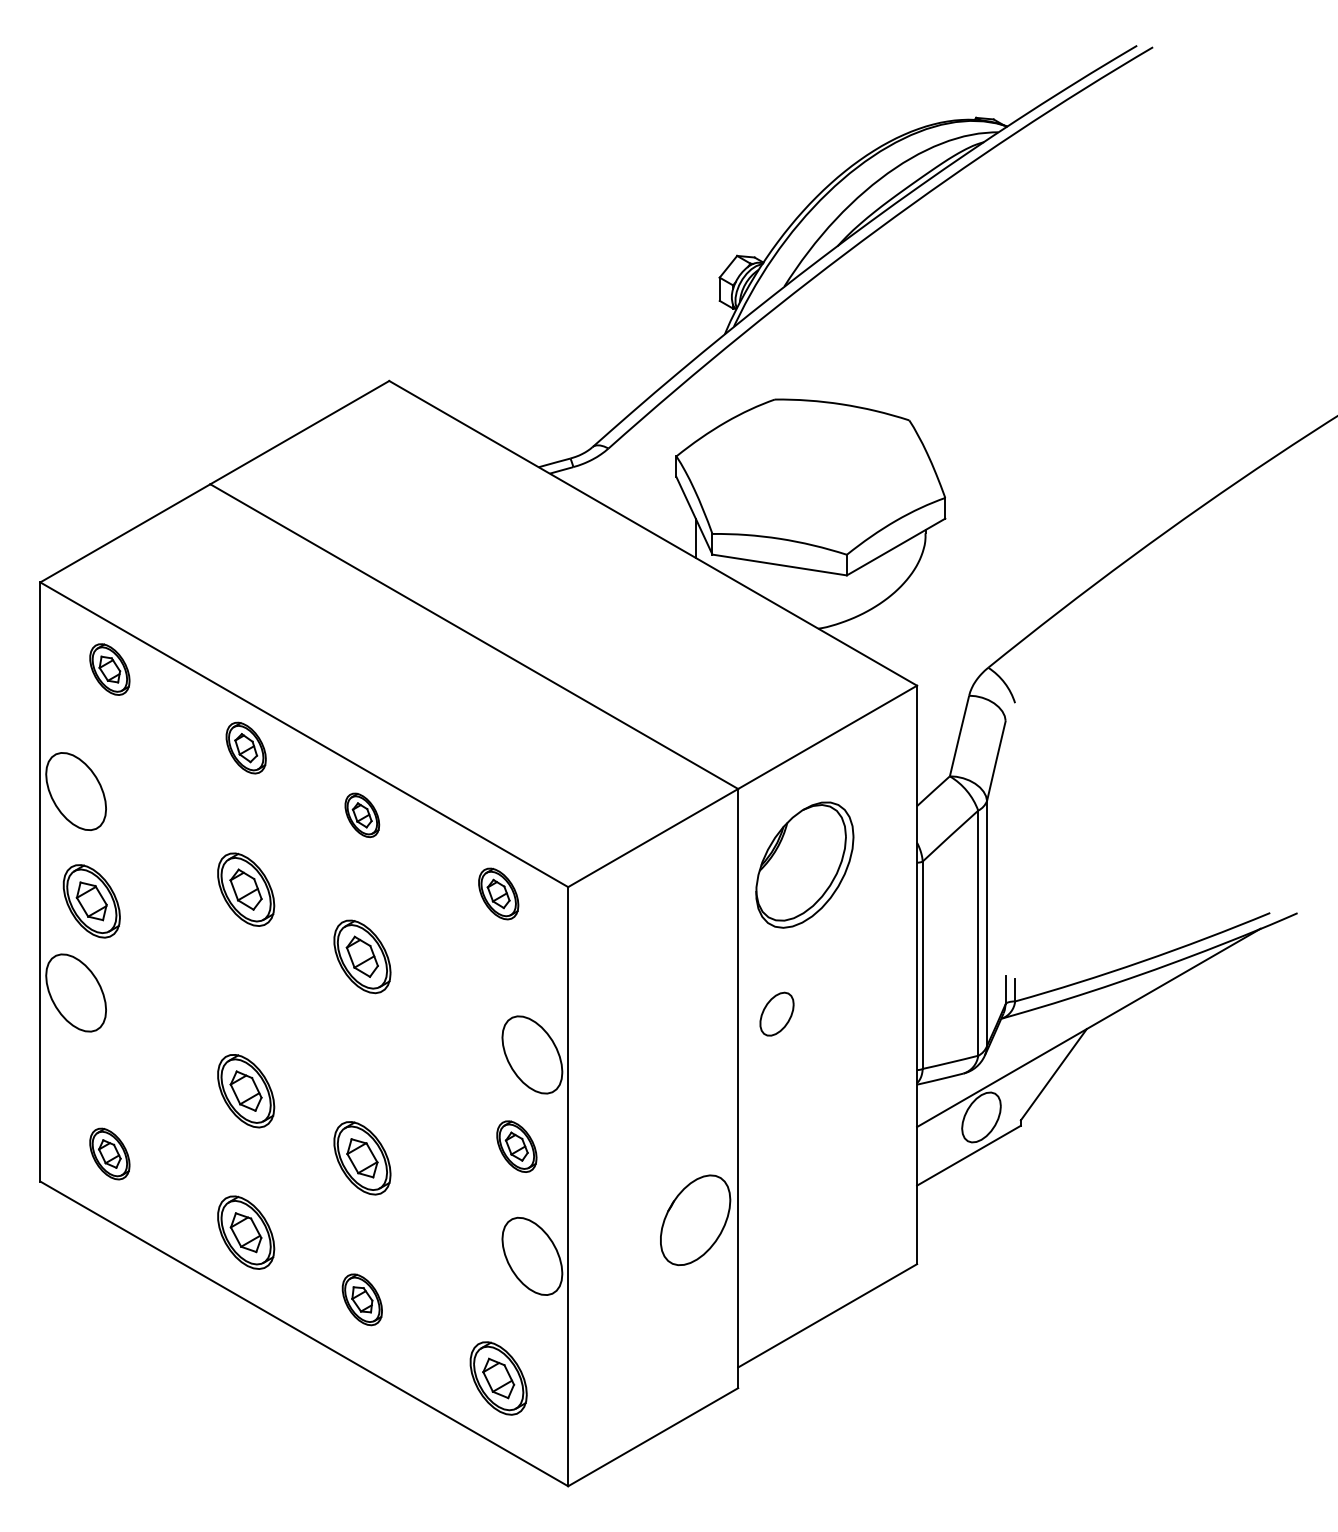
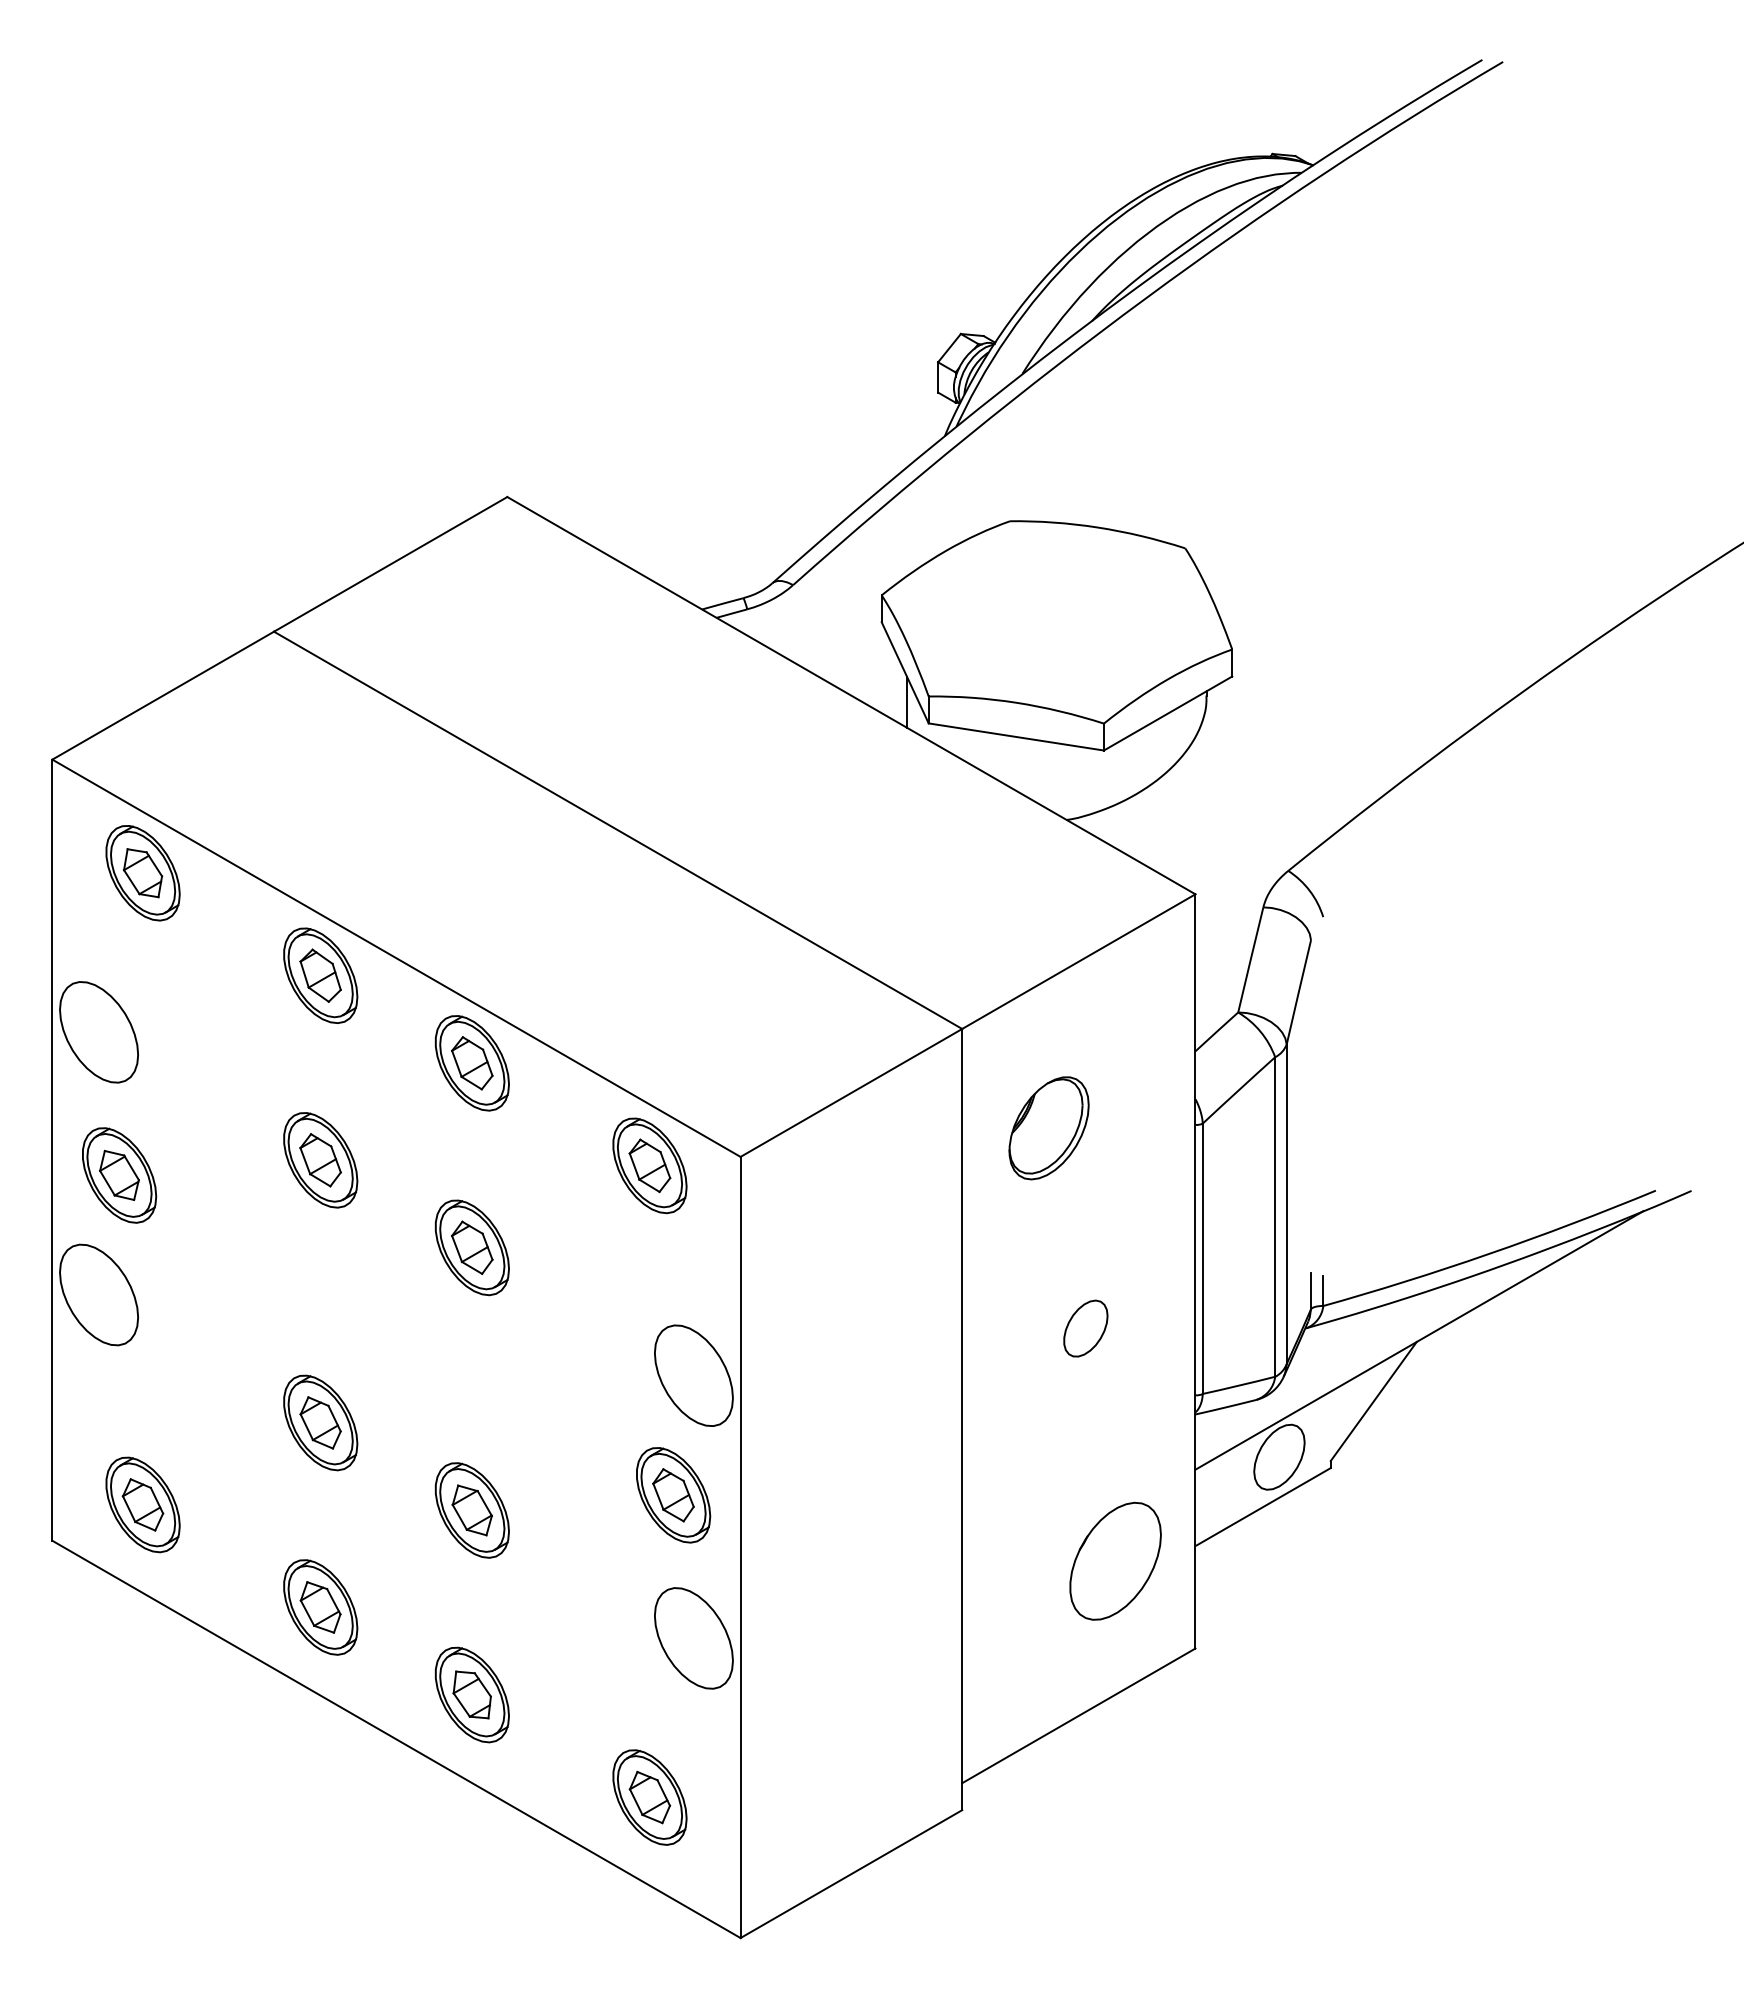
part: (109, 669) -> (142, 873), size x1.43
part: (245, 747) -> (320, 975), size x1.43
part: (361, 815) -> (471, 1063), size x1.67
part: (804, 865) -> (1048, 1128), size x0.62
part: (498, 893) -> (649, 1165), size x1.43
part: (776, 1014) -> (1085, 1328), moved
part: (516, 1146) -> (673, 1495), size x1.43
part: (109, 1153) -> (142, 1504), size x1.43
part: (695, 1219) -> (1115, 1560), moved
part: (361, 1299) -> (471, 1694), size x1.43

